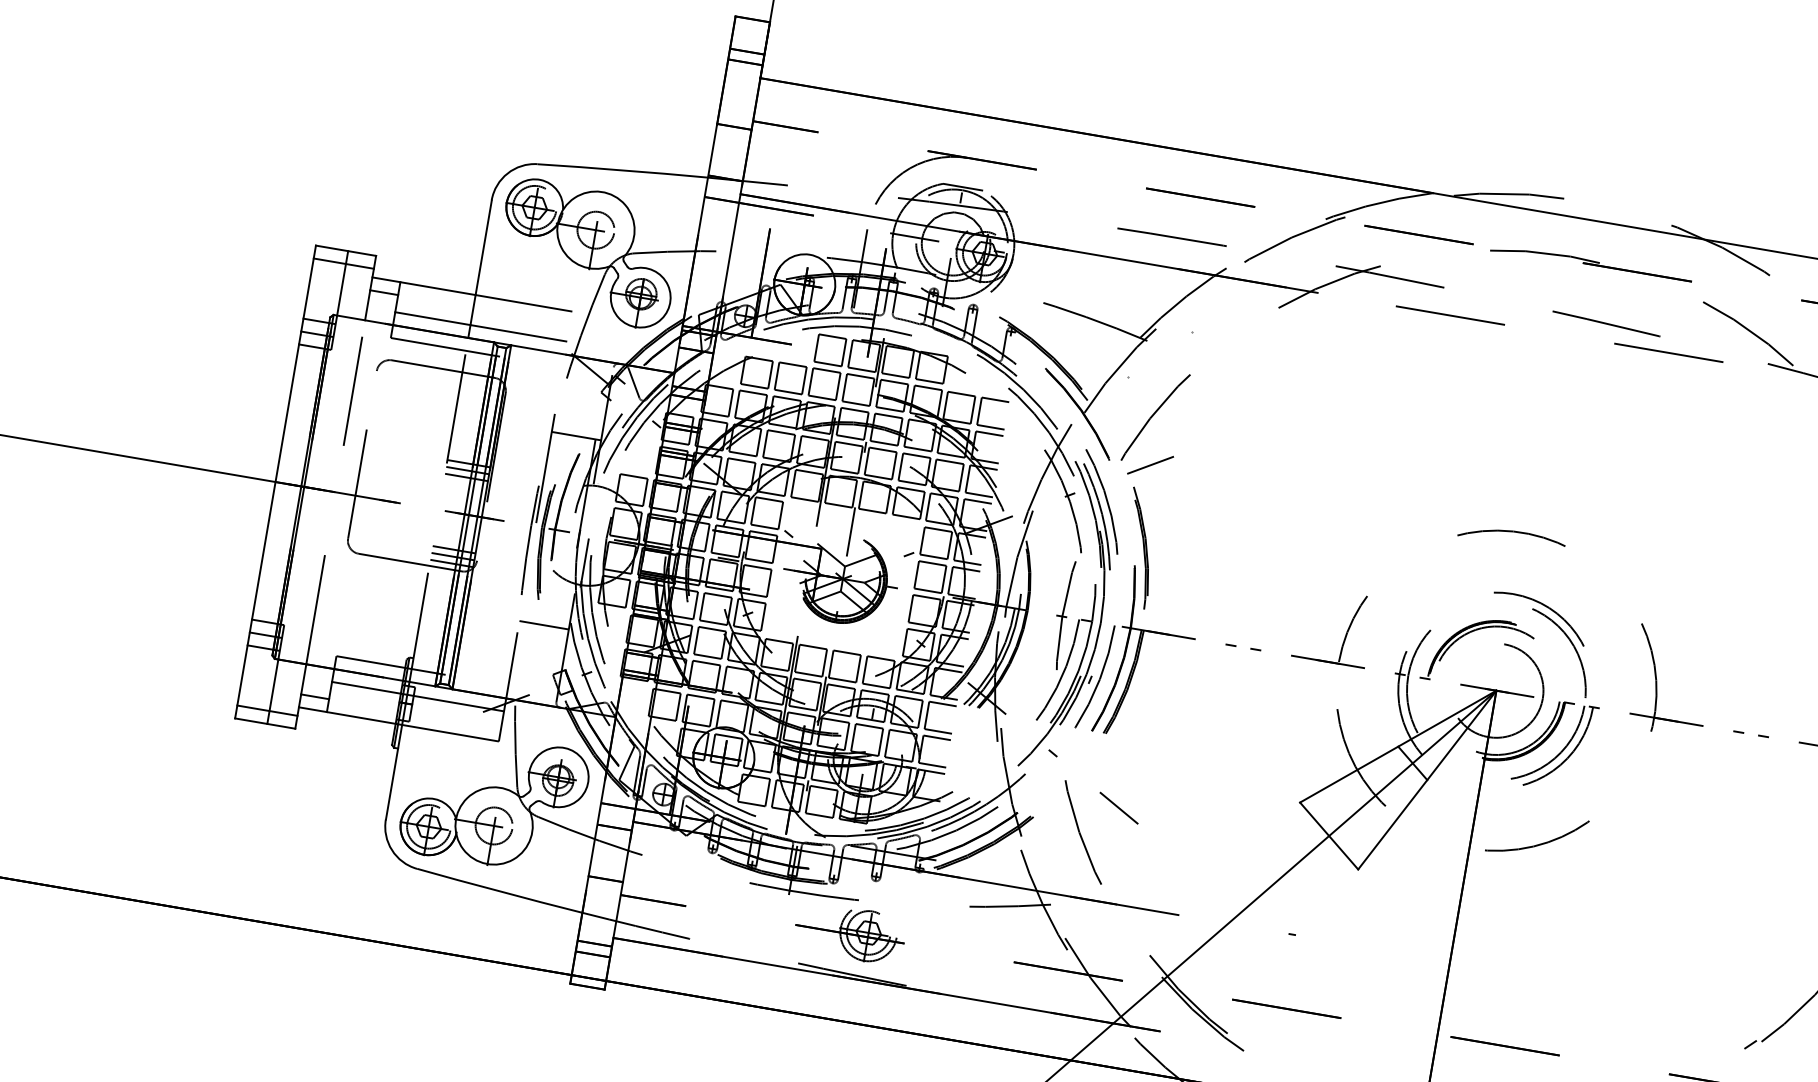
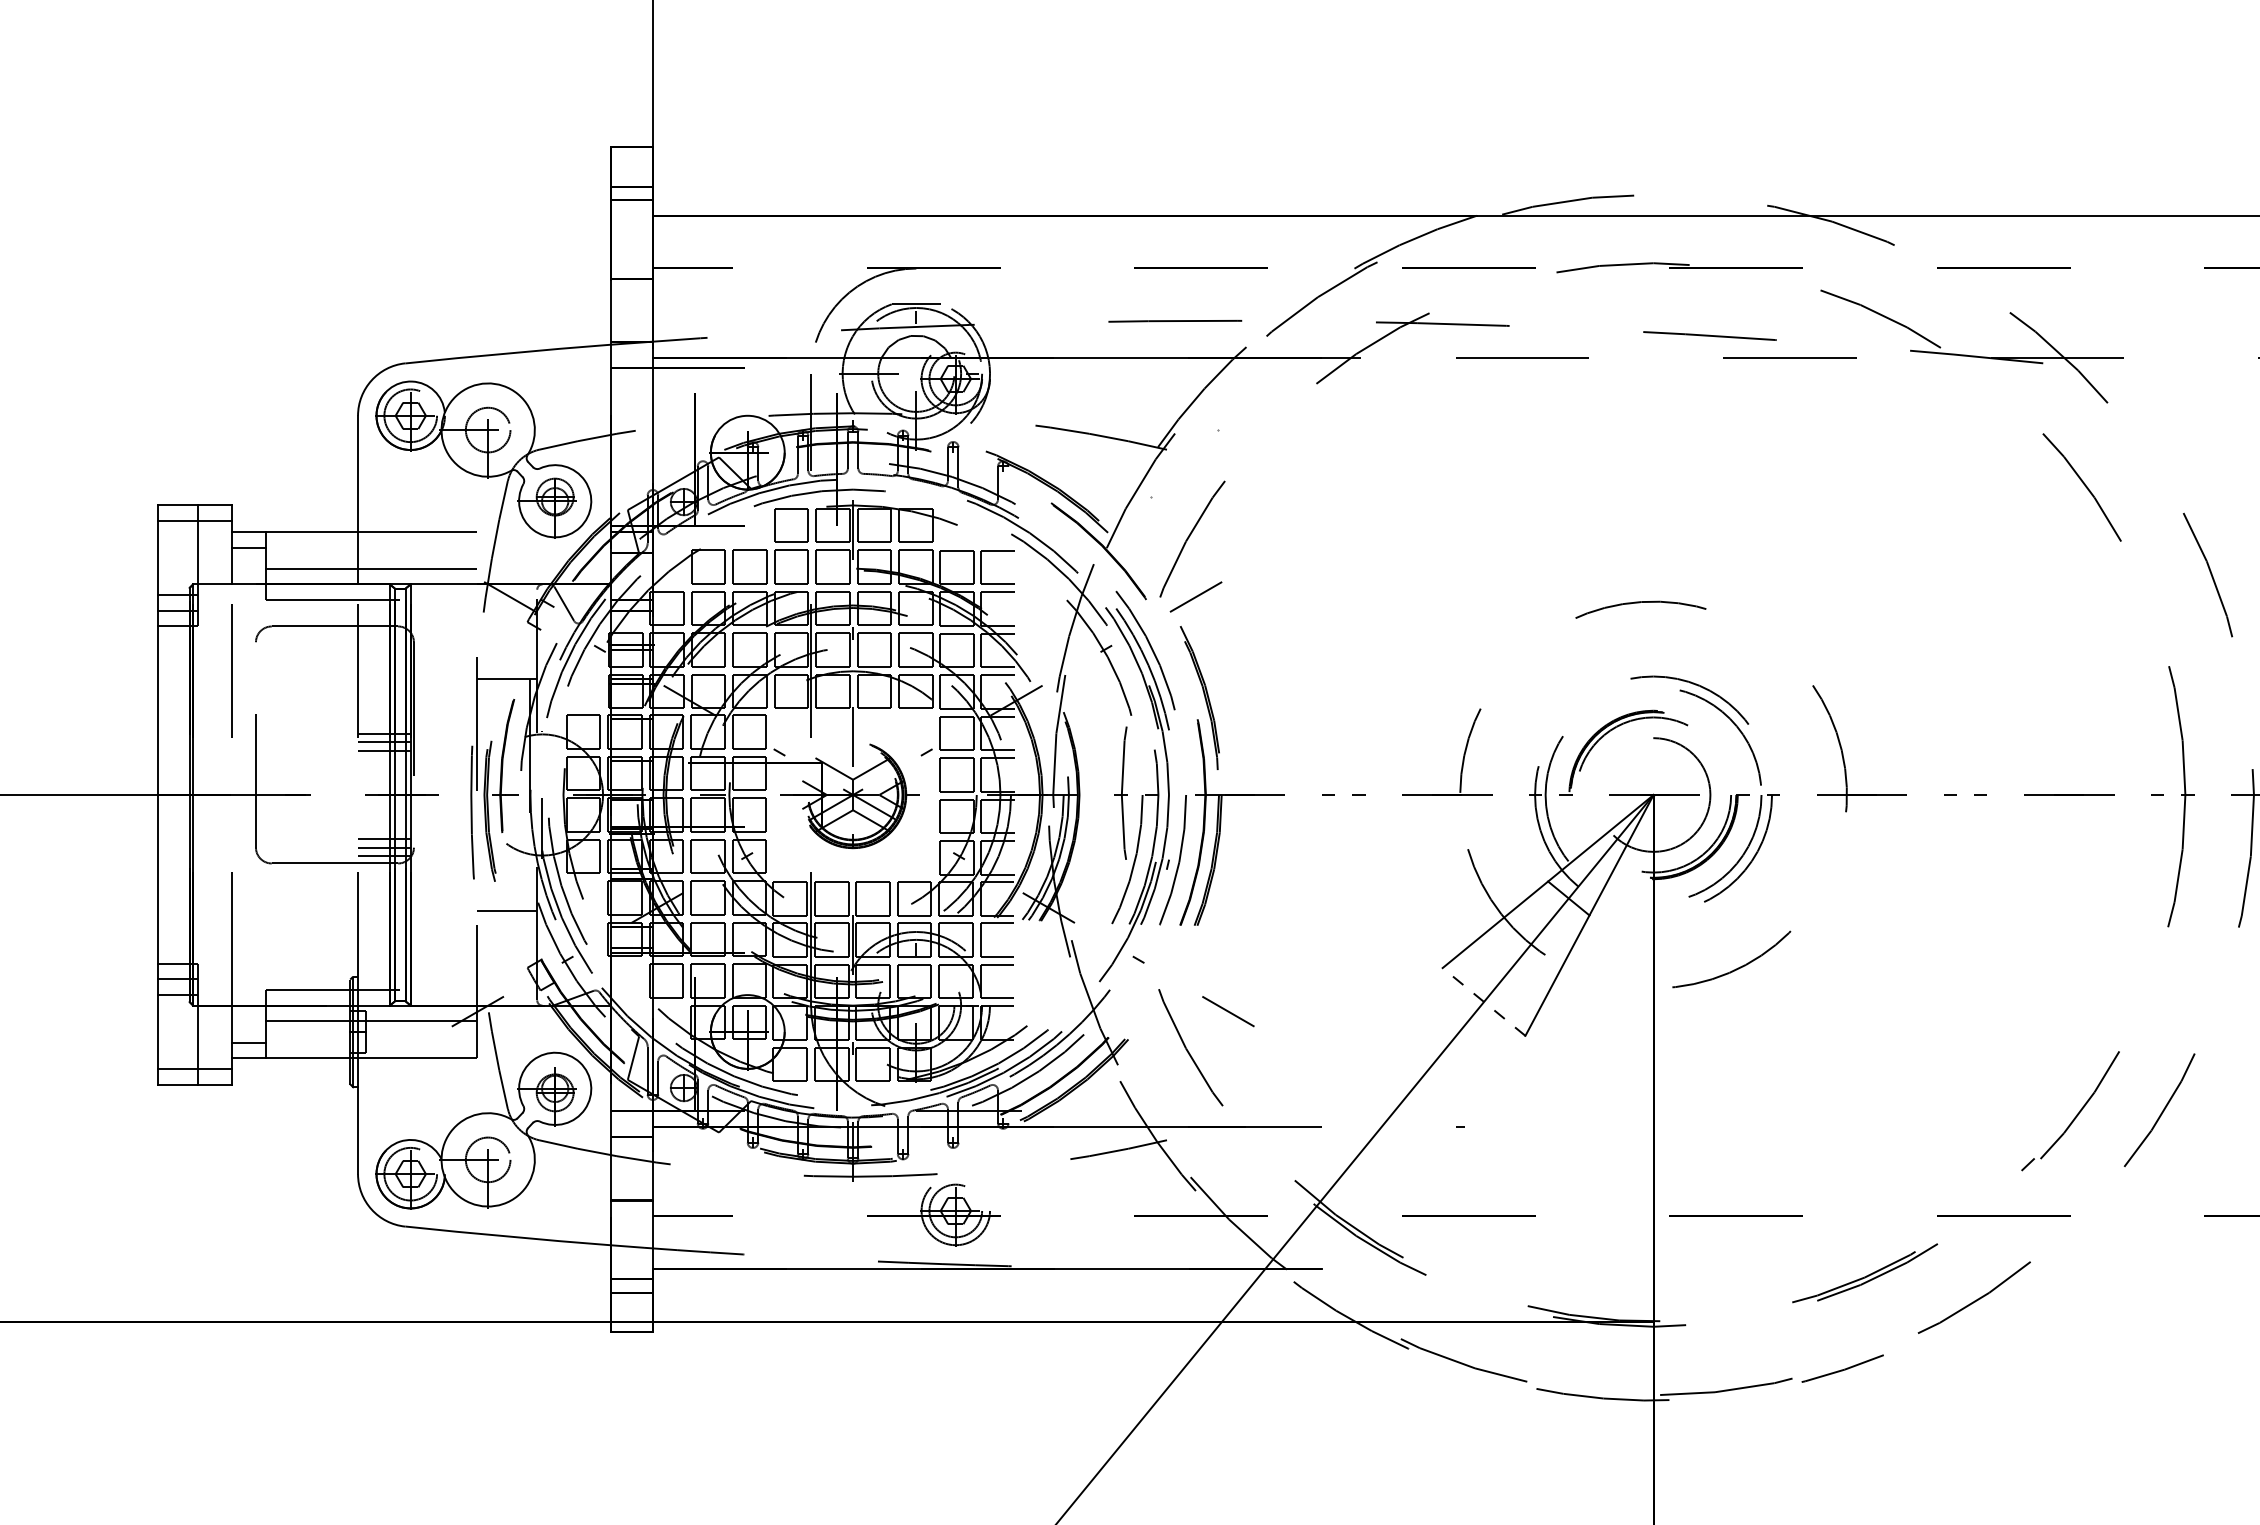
line: (1329, 835) -> (1484, 1001), solid -> dashed

